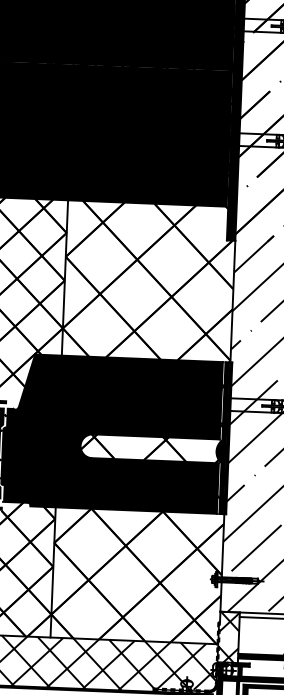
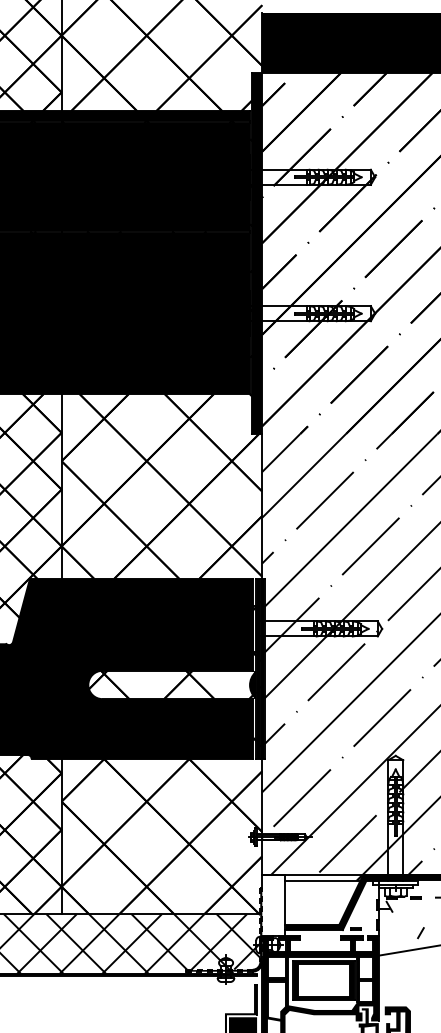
hatch: (228, 637) -> (273, 905), removed

